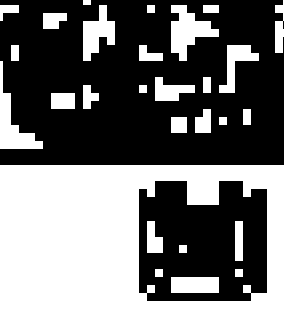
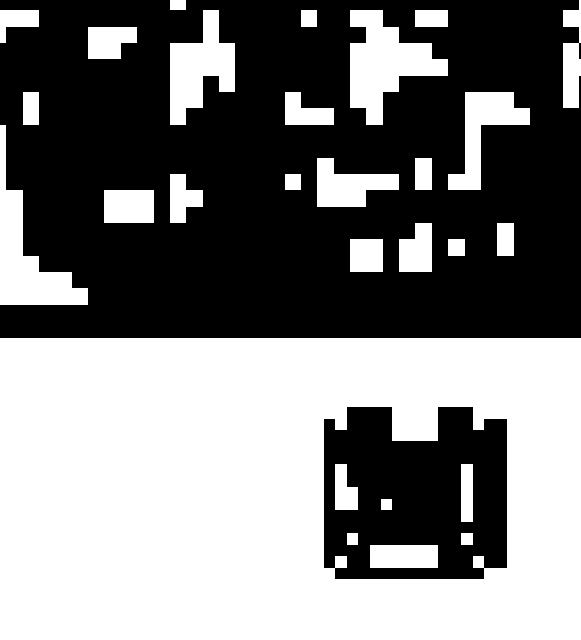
part: (202, 240) -> (414, 491), size x0.7

